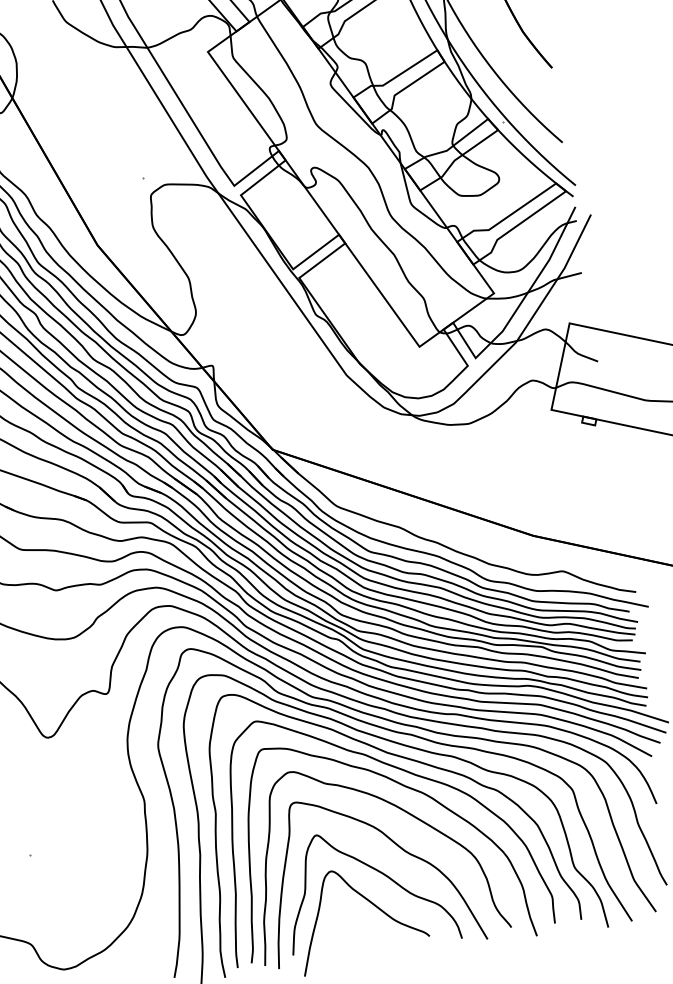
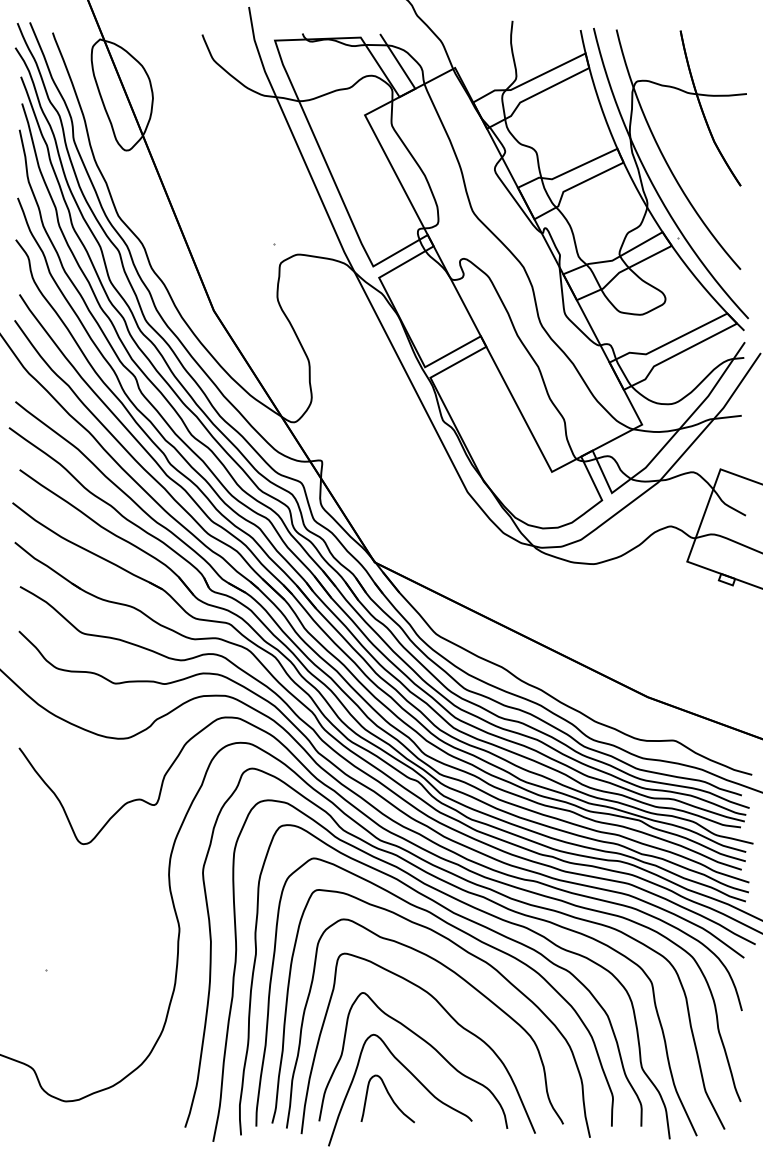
curve: (352, 925) -> (389, 1097), added

